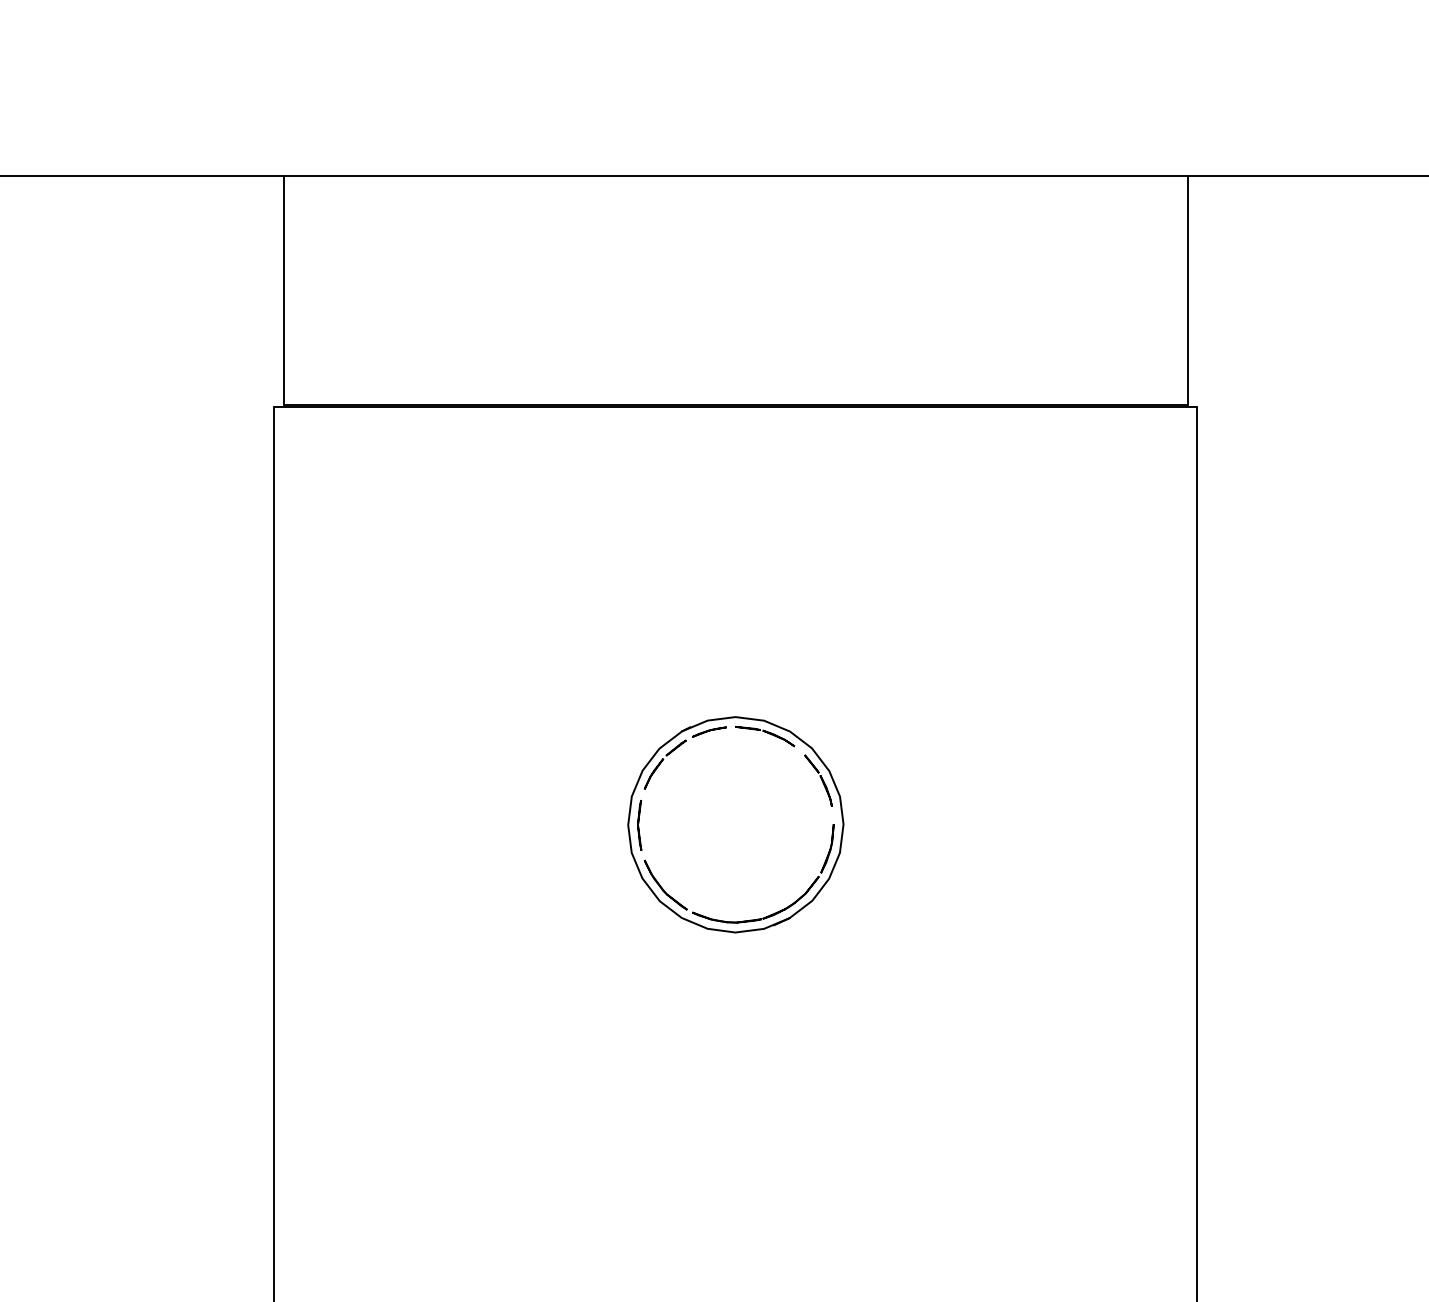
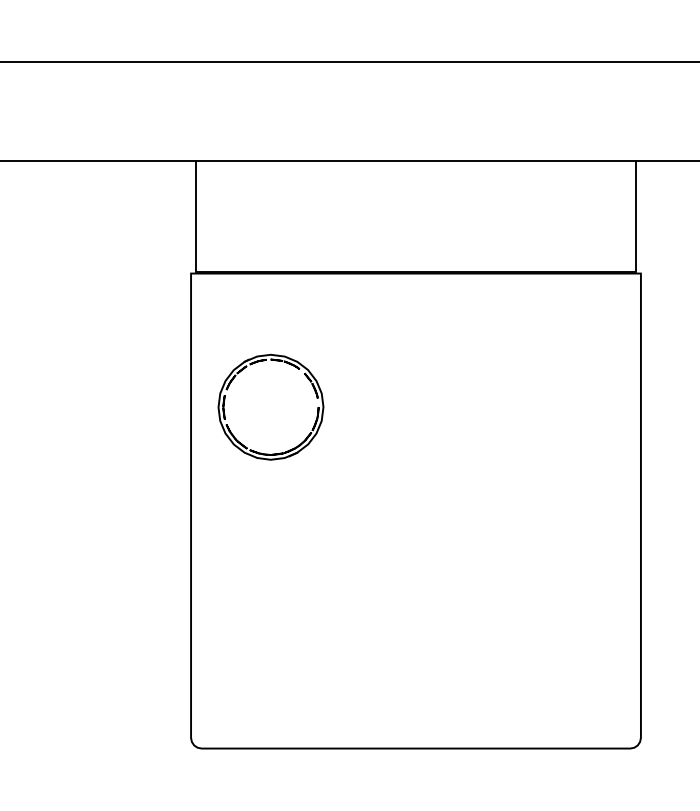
part: (734, 823) -> (270, 406), moved

